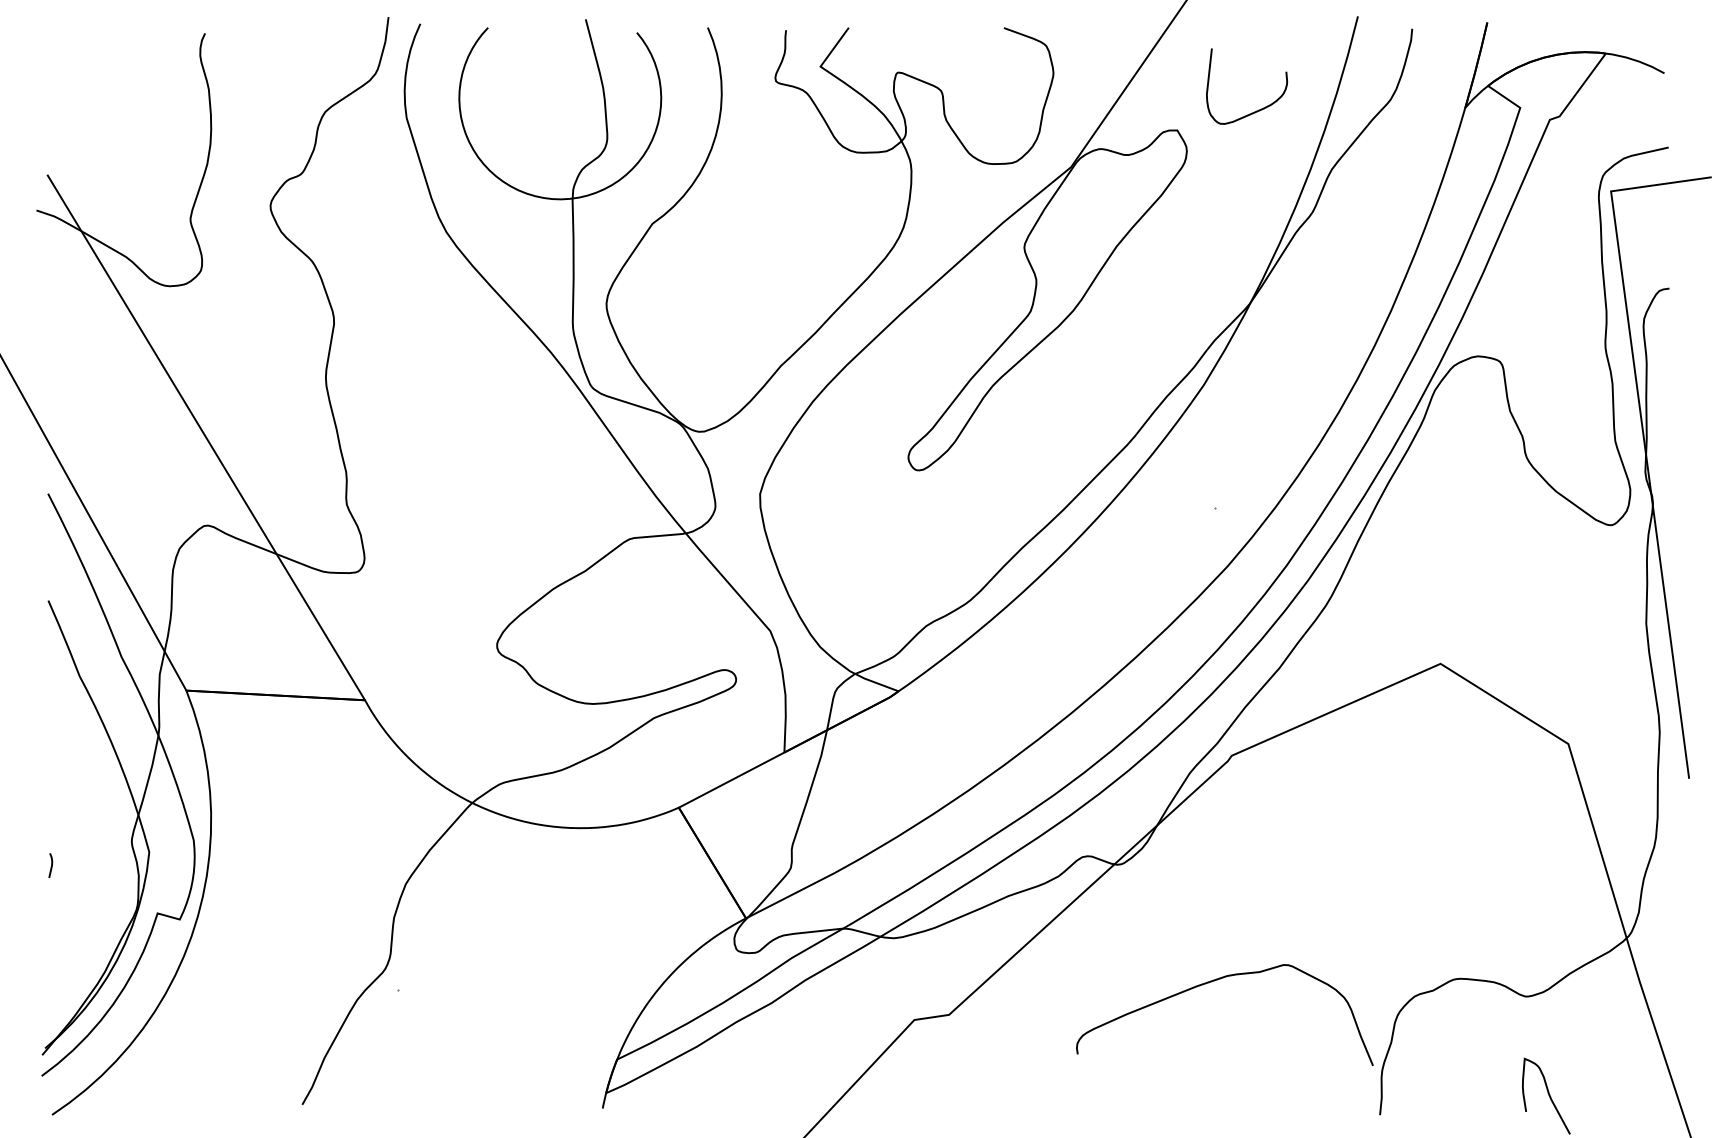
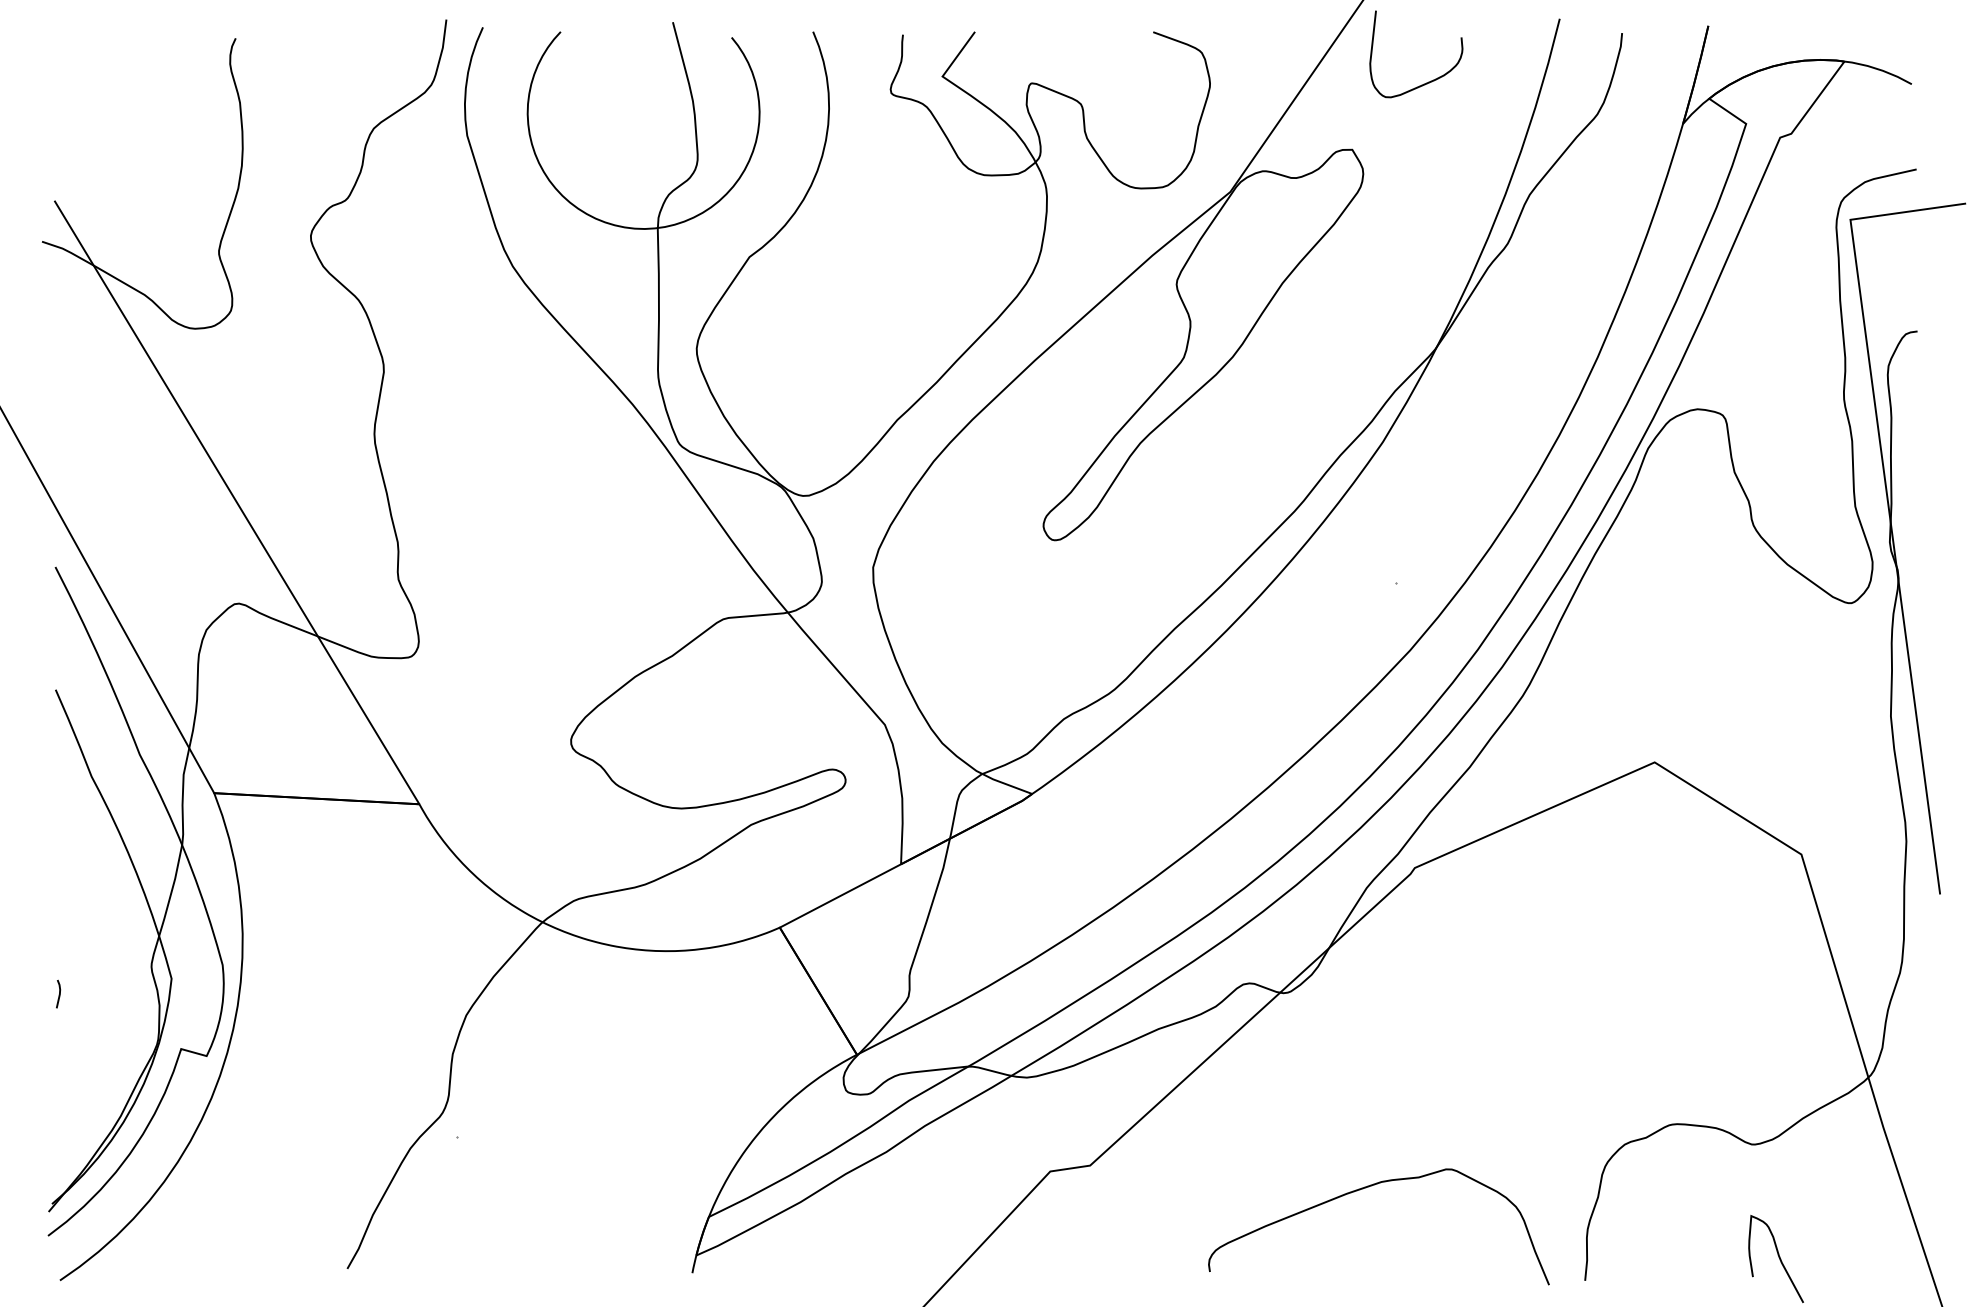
curve: (1259, 109) -> (1430, 80), moved
curve: (1214, 981) -> (1366, 1188), moved

